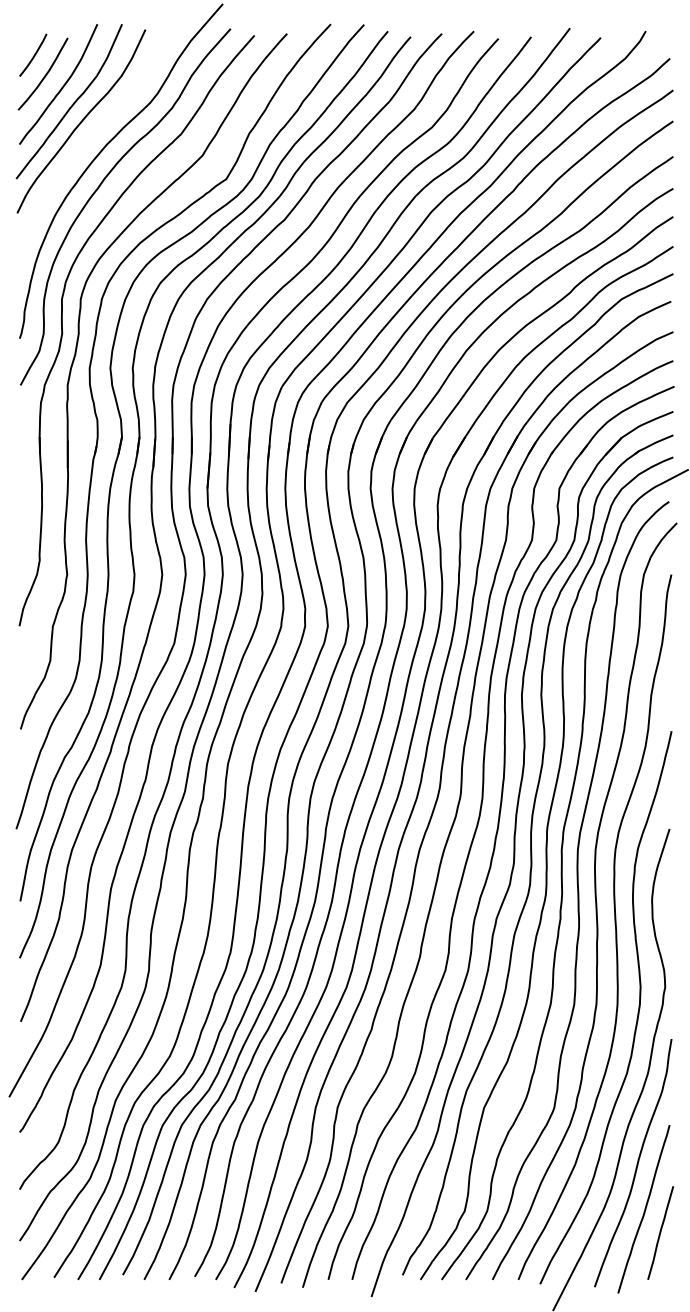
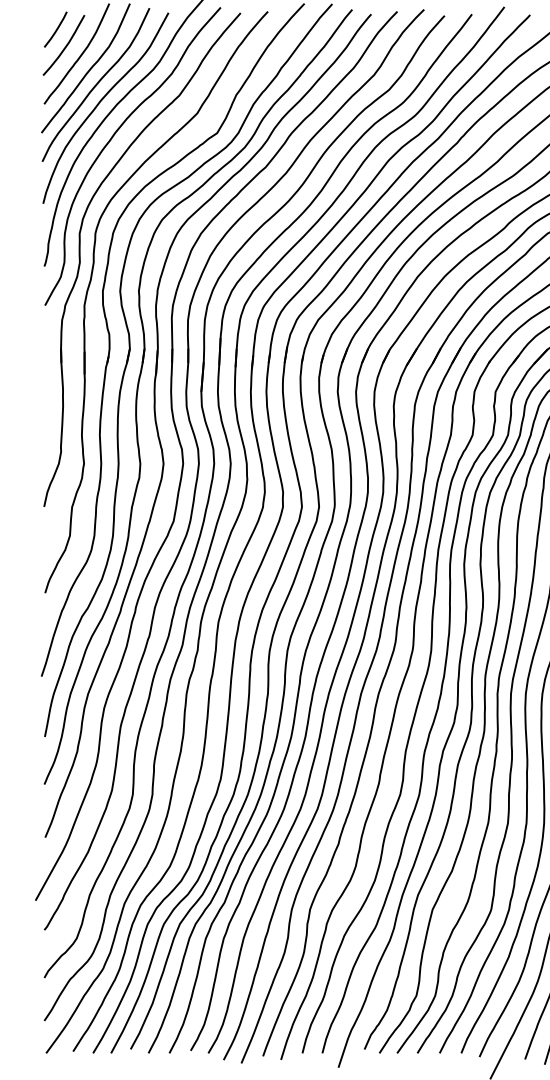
curve: (86, 143) -> (100, 103), added

